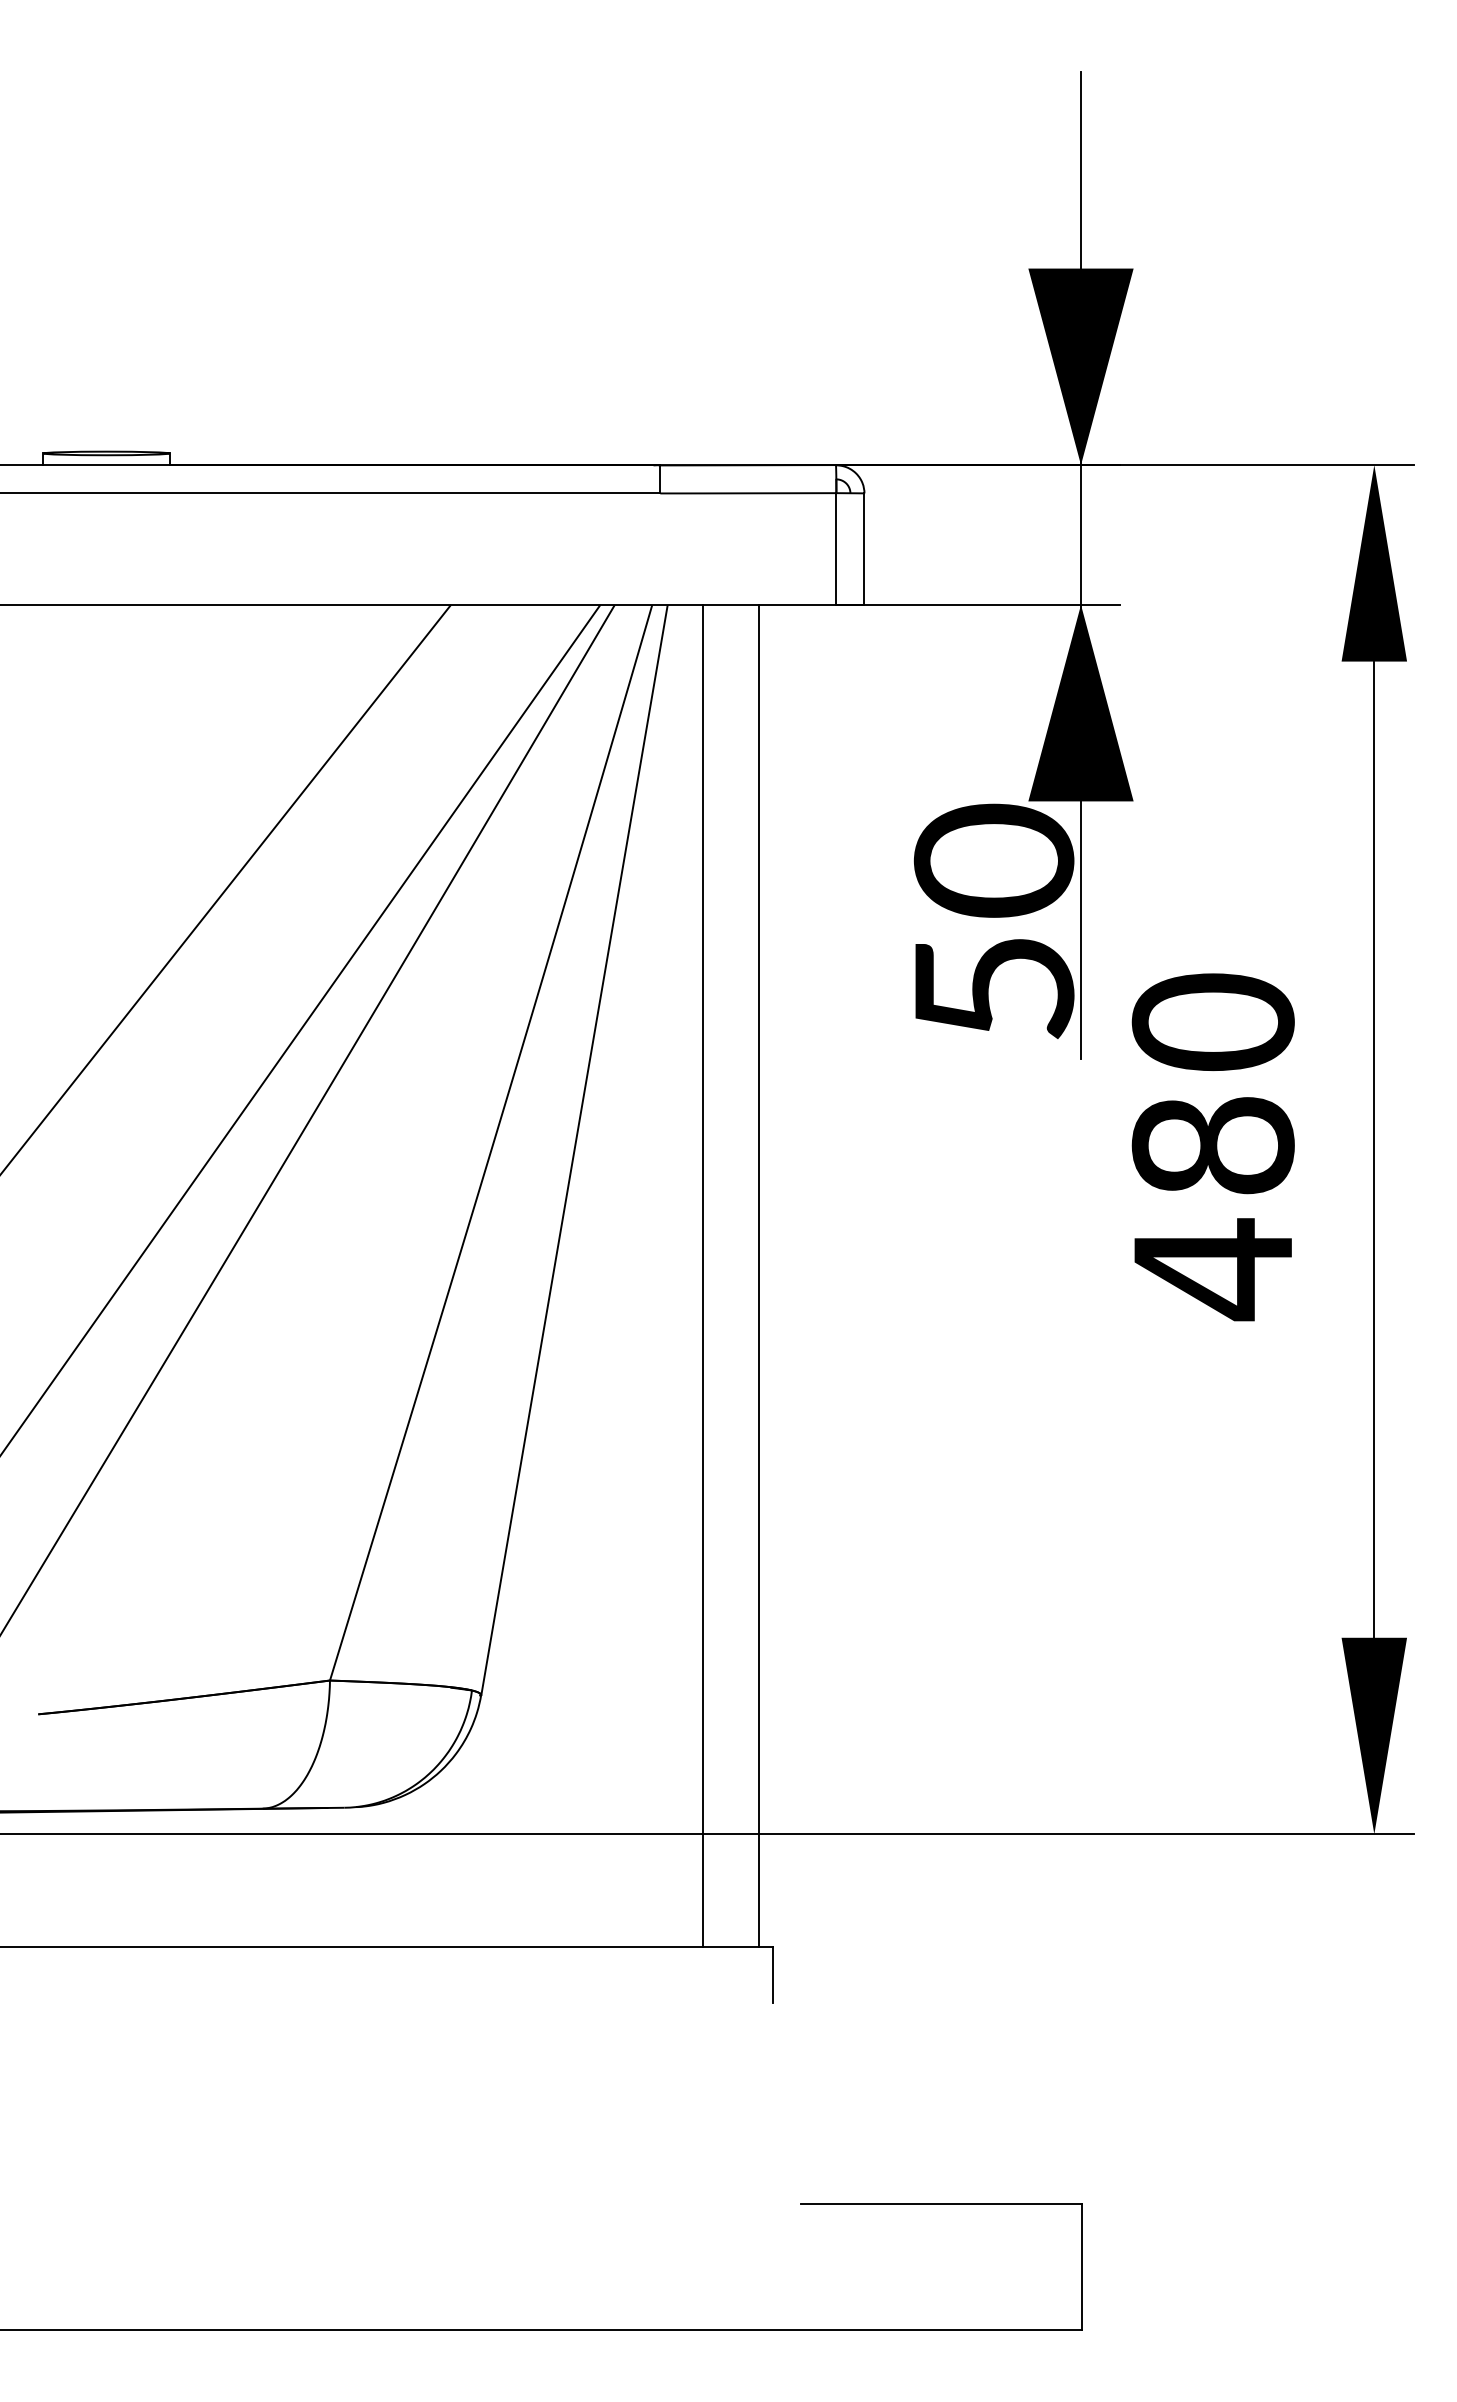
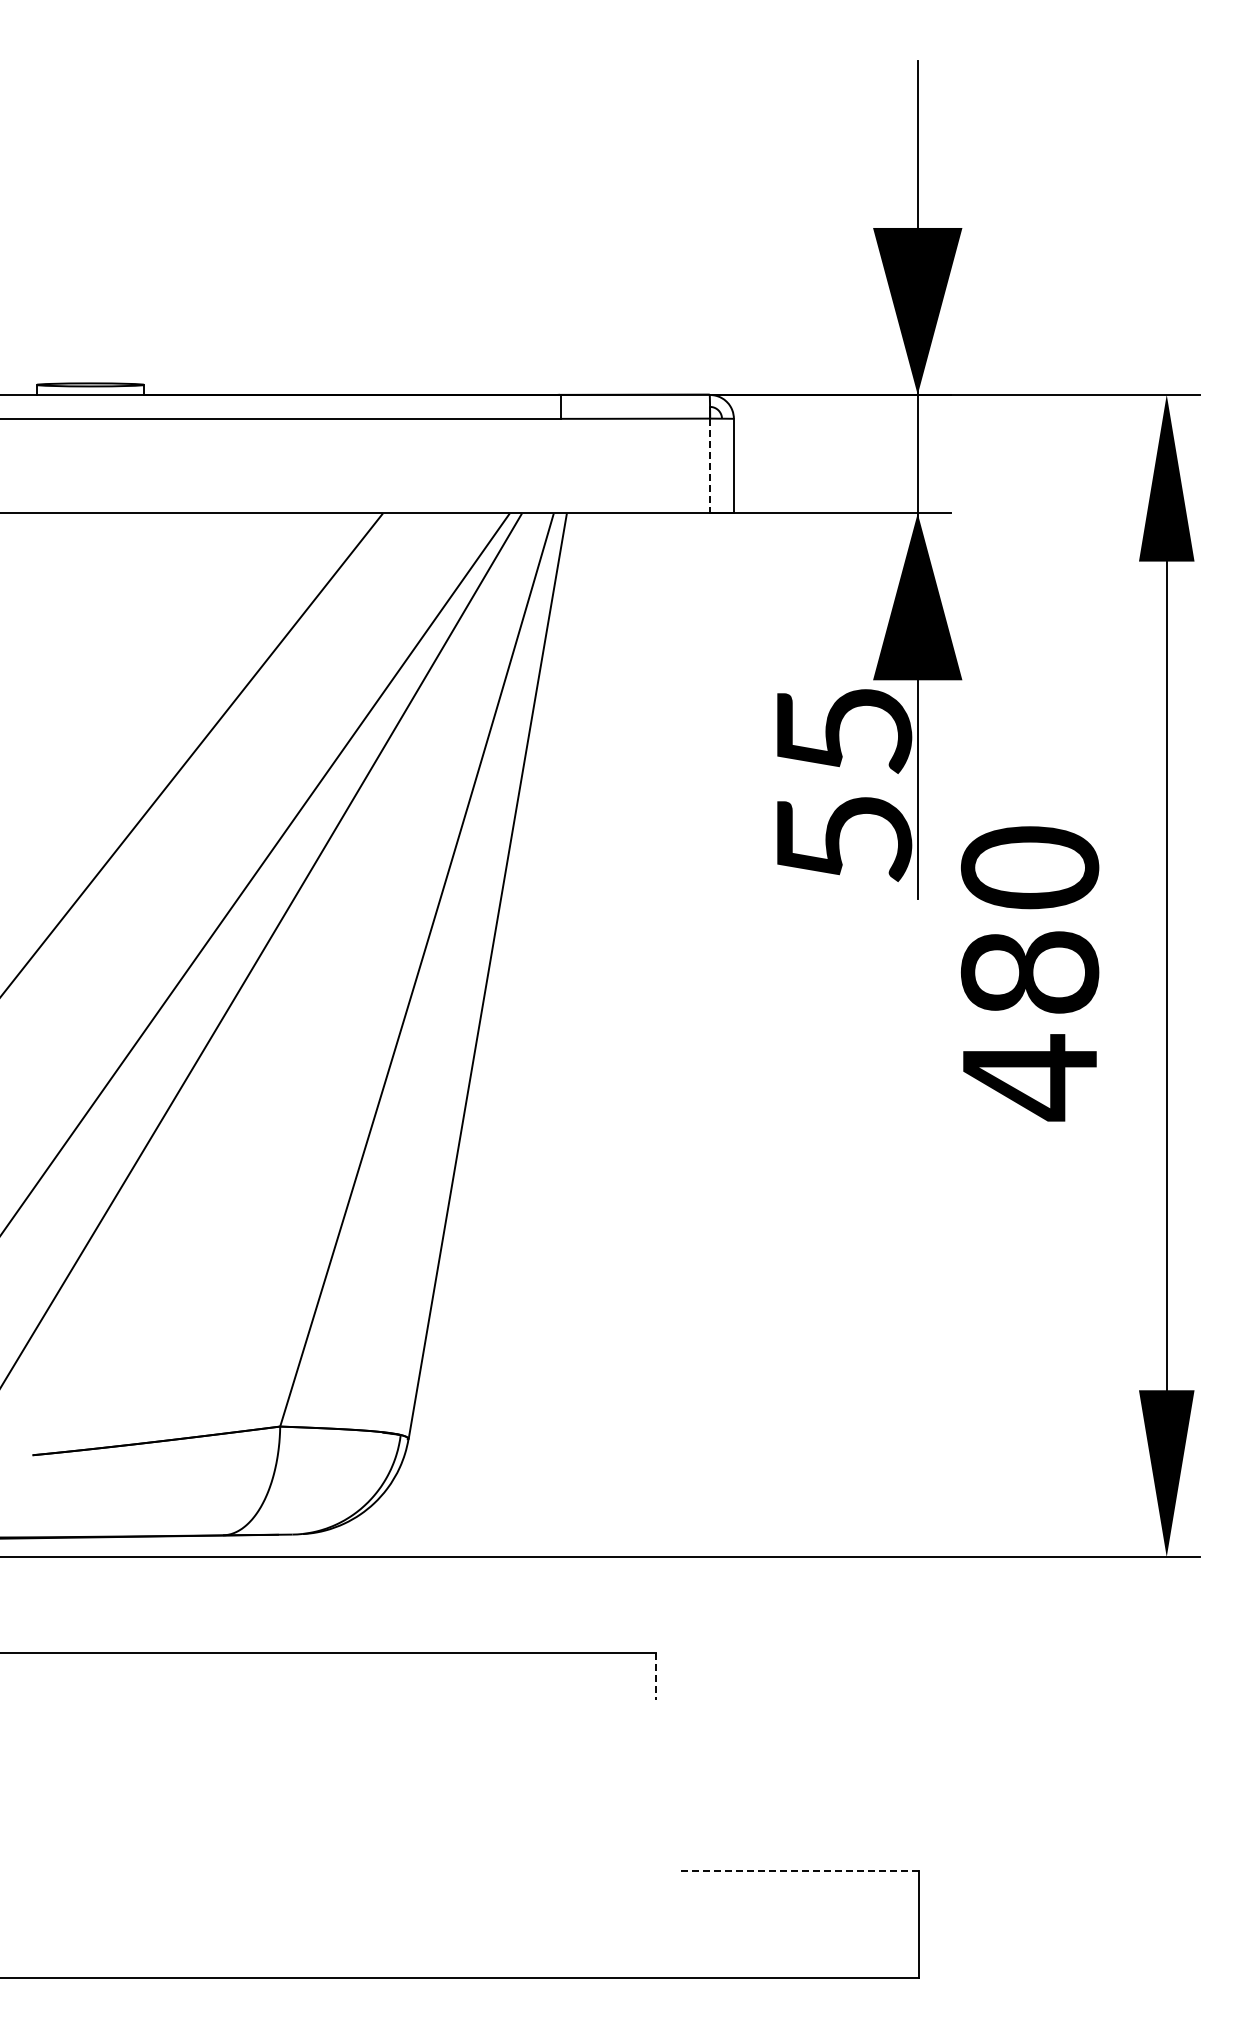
line: (836, 549) -> (710, 466), solid -> dashed
text: (993, 860) -> (843, 730), 50 -> 55
line: (702, 1275) -> (596, 1082), removed
line: (759, 1275) -> (644, 1082), removed
line: (773, 1974) -> (656, 1676), solid -> dashed
line: (940, 2203) -> (798, 1870), solid -> dashed

